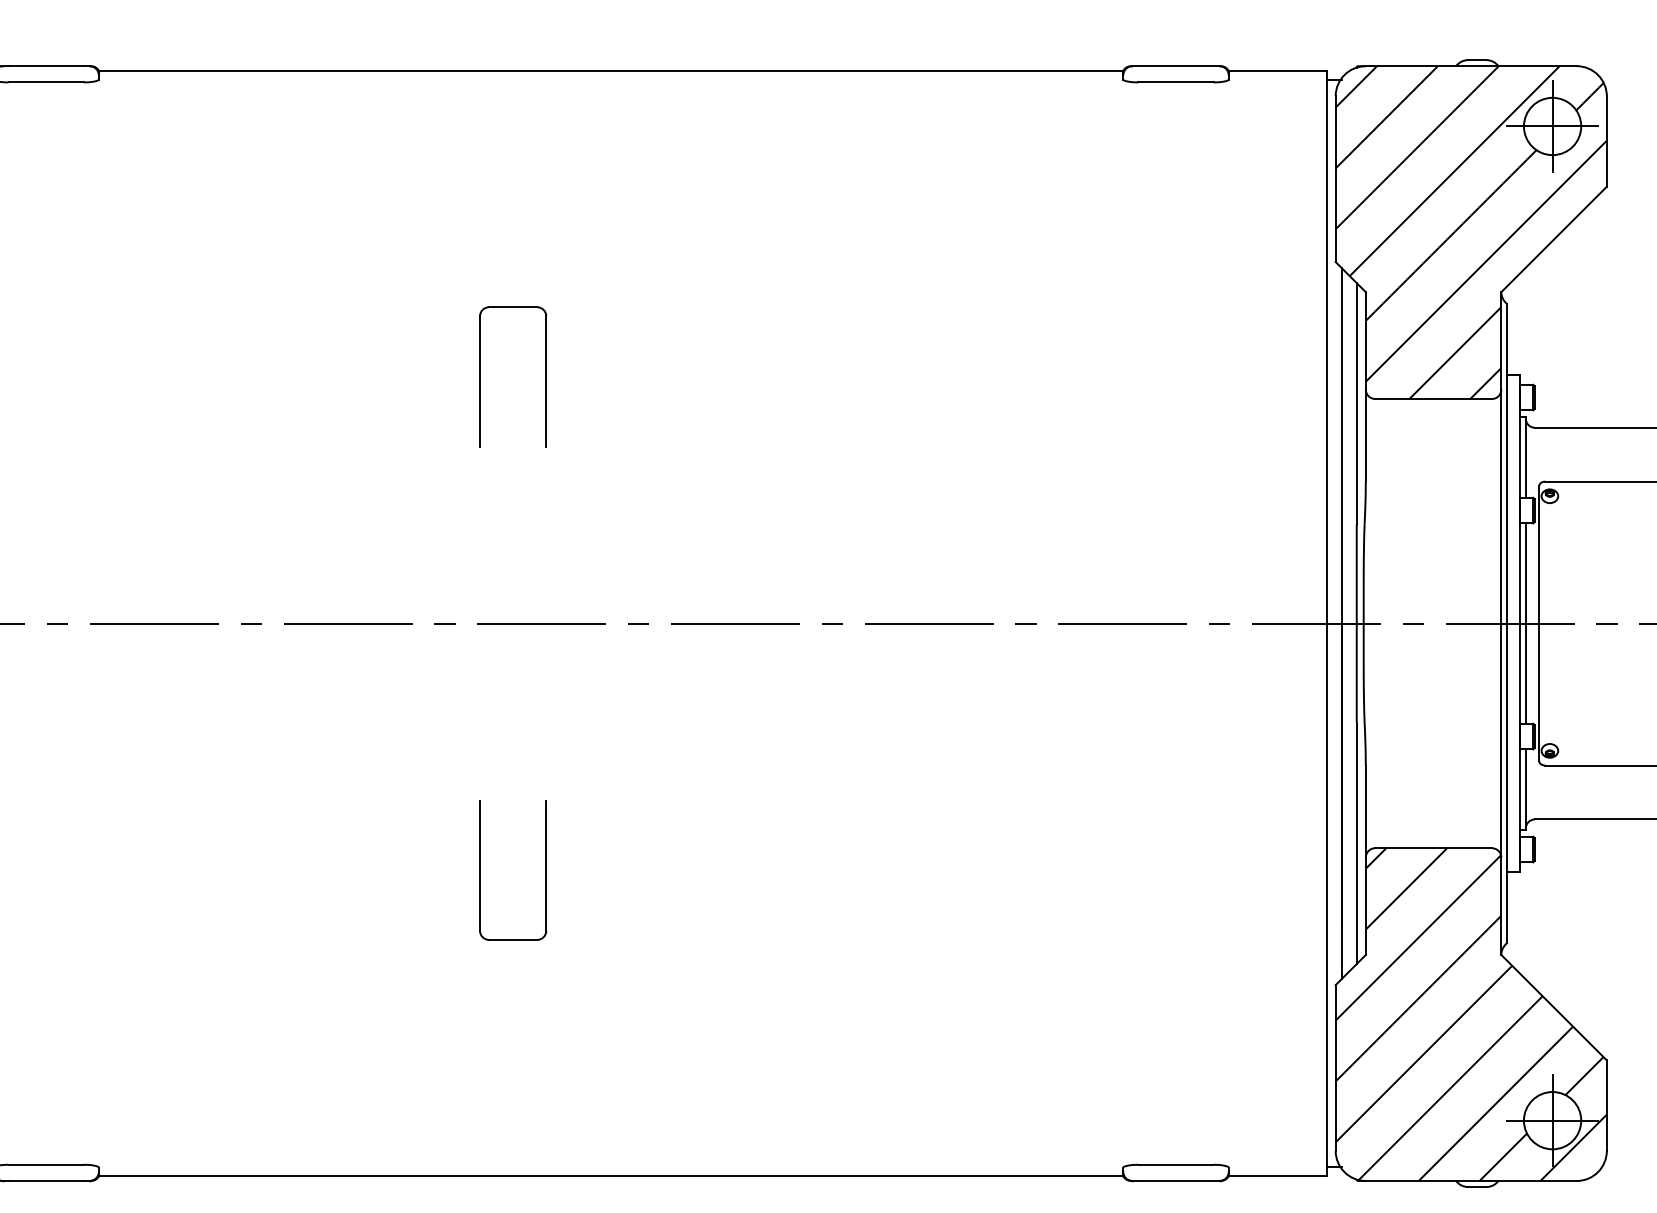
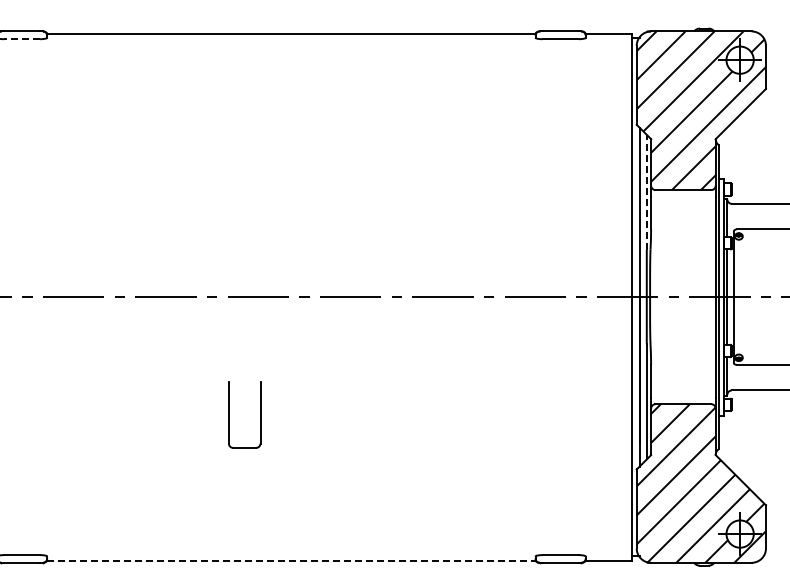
line: (46, 83) -> (22, 39), solid -> dashed
part: (481, 376) -> (229, 179), removed
line: (1356, 404) -> (646, 192), solid -> dashed
line: (611, 1176) -> (291, 560), solid -> dashed

